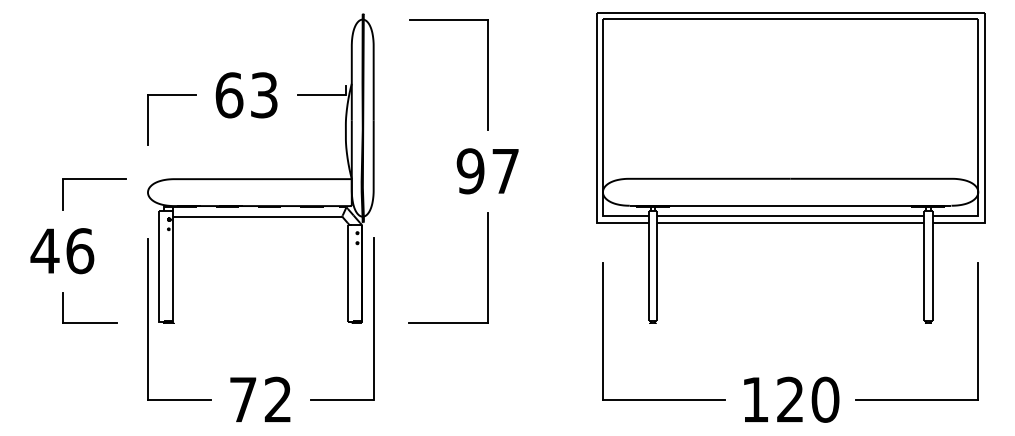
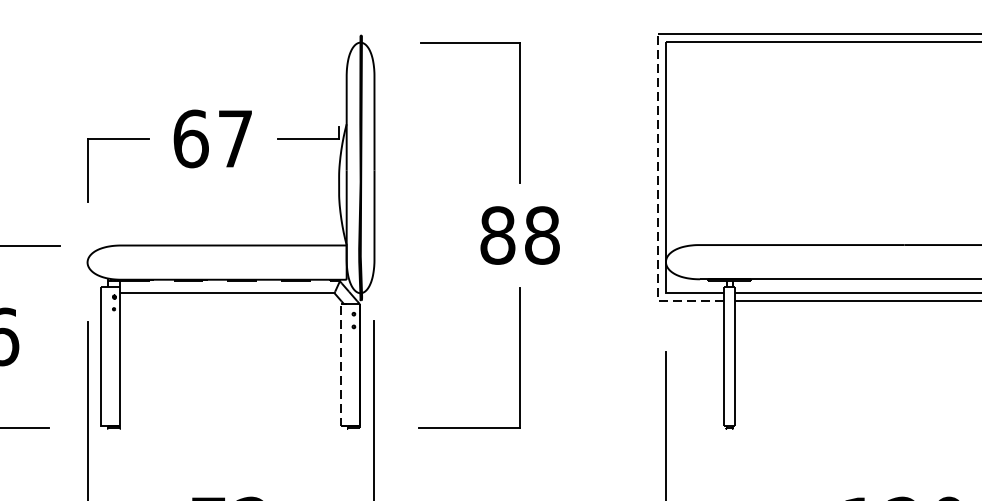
text: (264, 95) -> (235, 139), 63 -> 67
line: (596, 143) -> (657, 200), solid -> dashed
text: (487, 171) -> (519, 235), 97 -> 88
line: (347, 272) -> (341, 364), solid -> dashed

